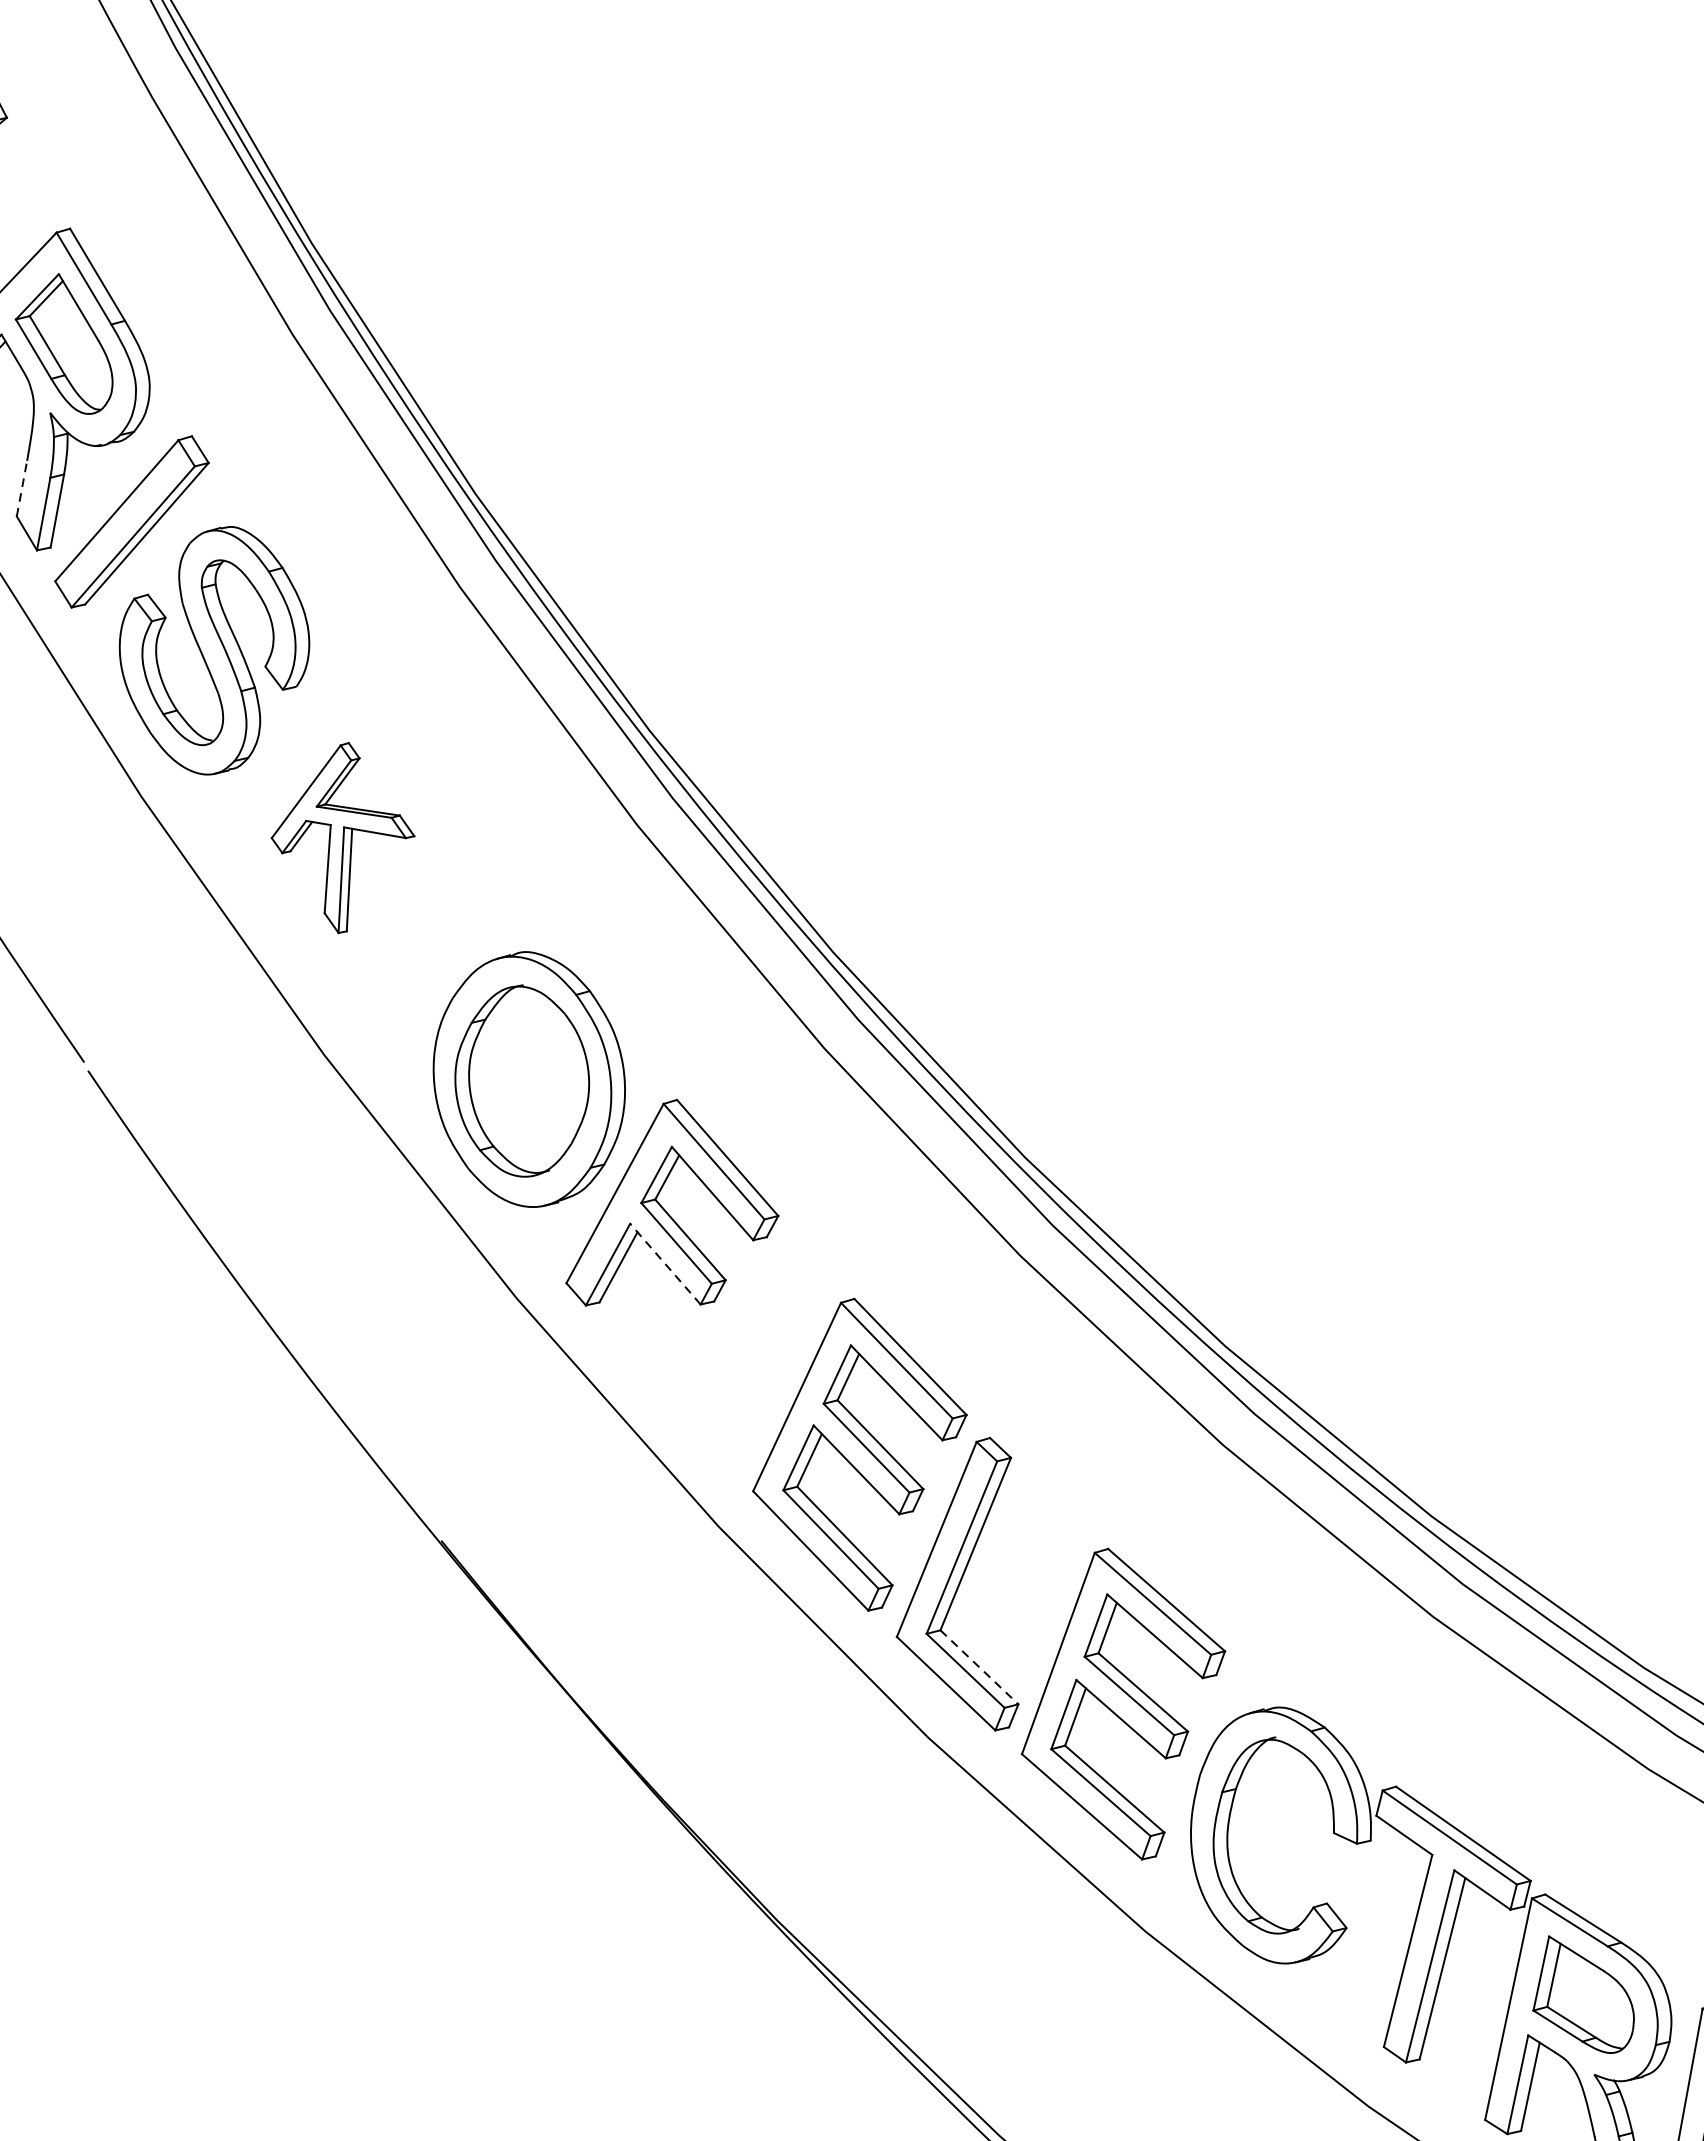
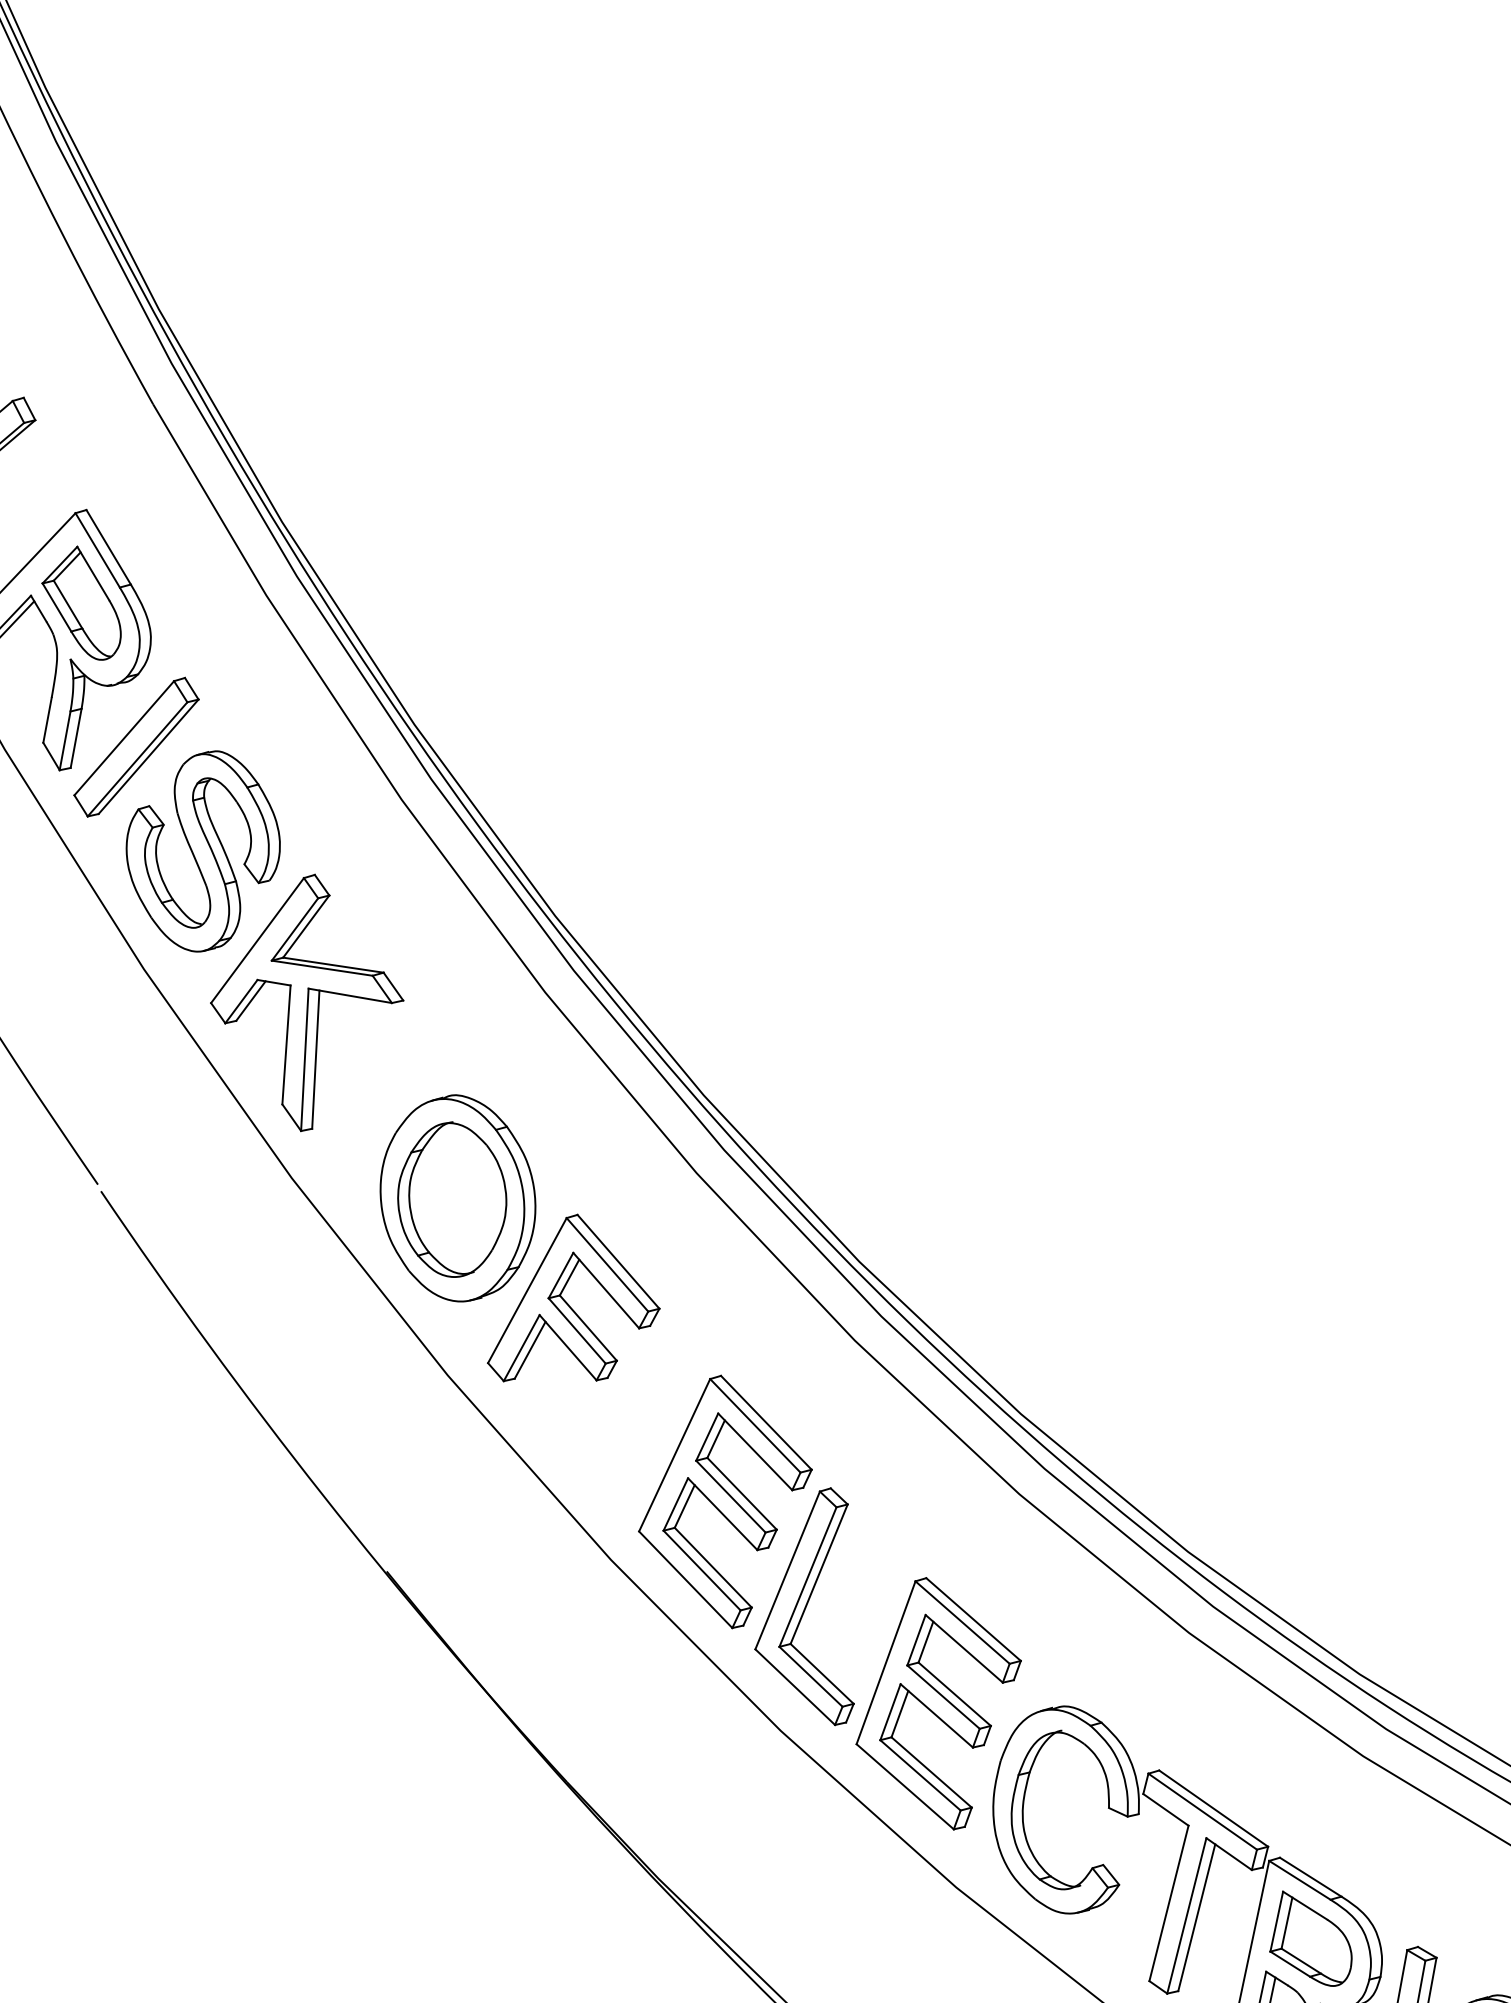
line: (21, 488) -> (47, 720), dashed -> solid
part: (343, 837) -> (307, 1002), size x1.67
line: (664, 1263) -> (567, 1347), dashed -> solid
line: (979, 1668) -> (822, 1674), dashed -> solid

